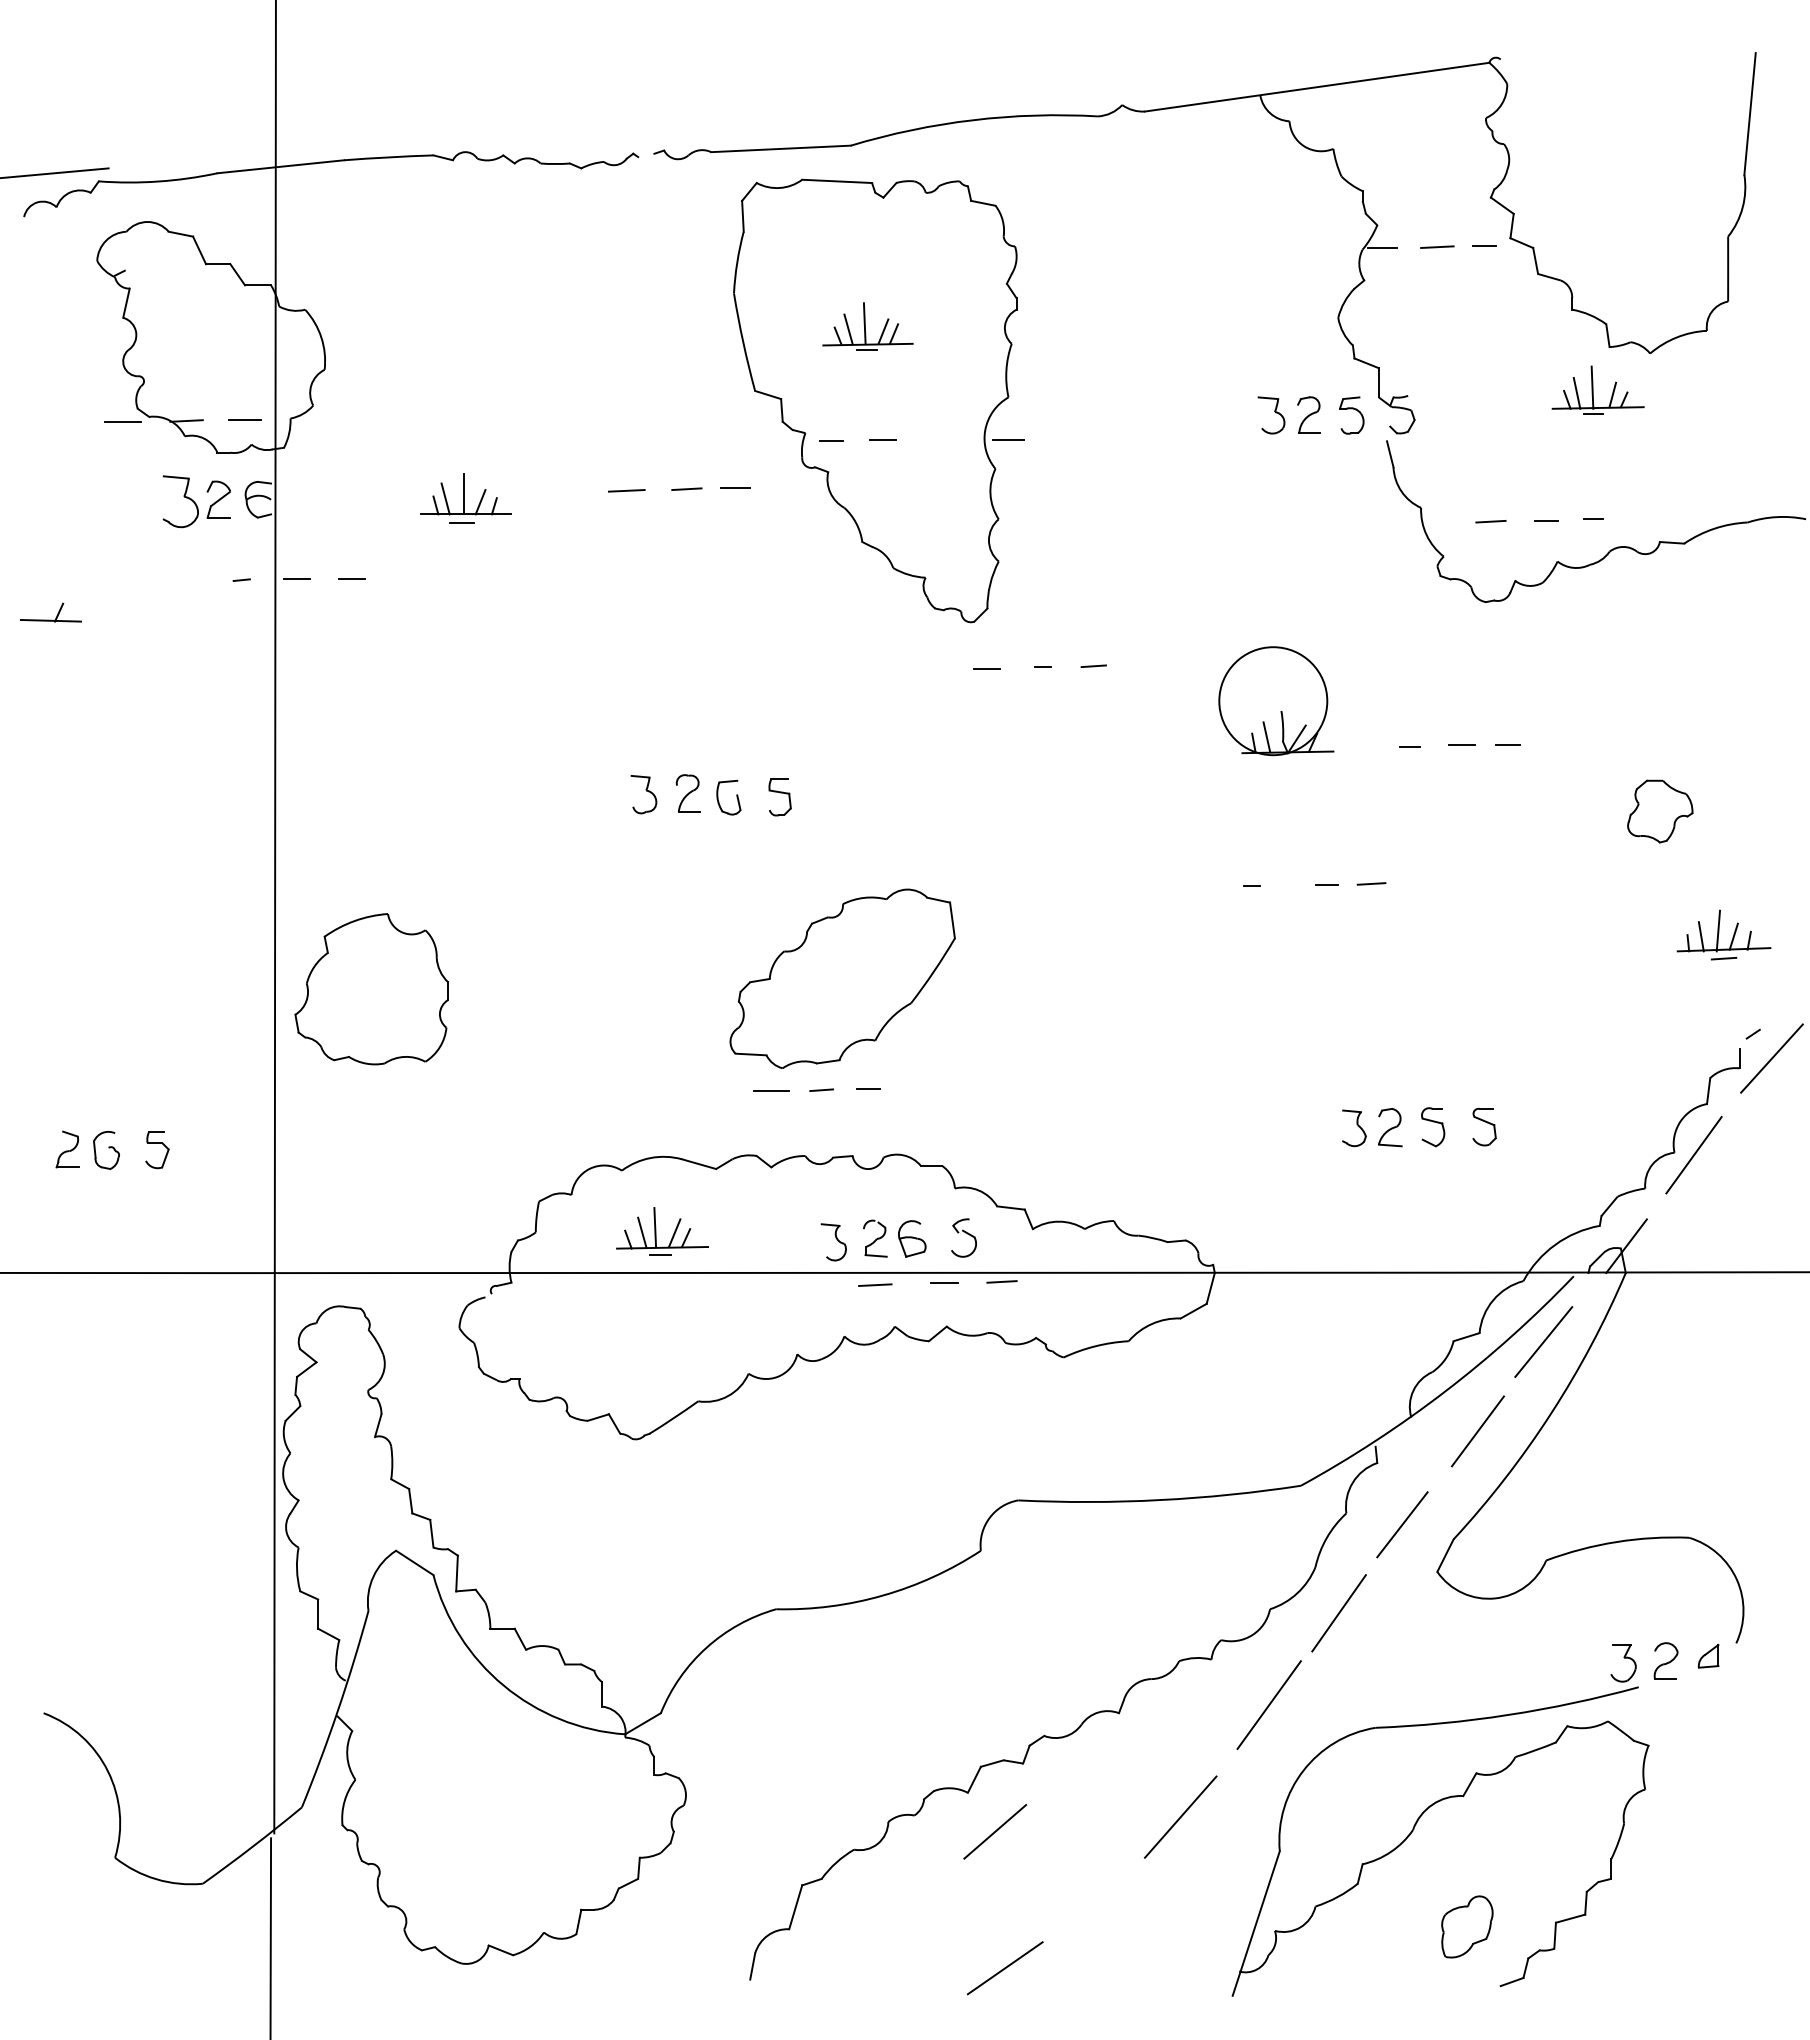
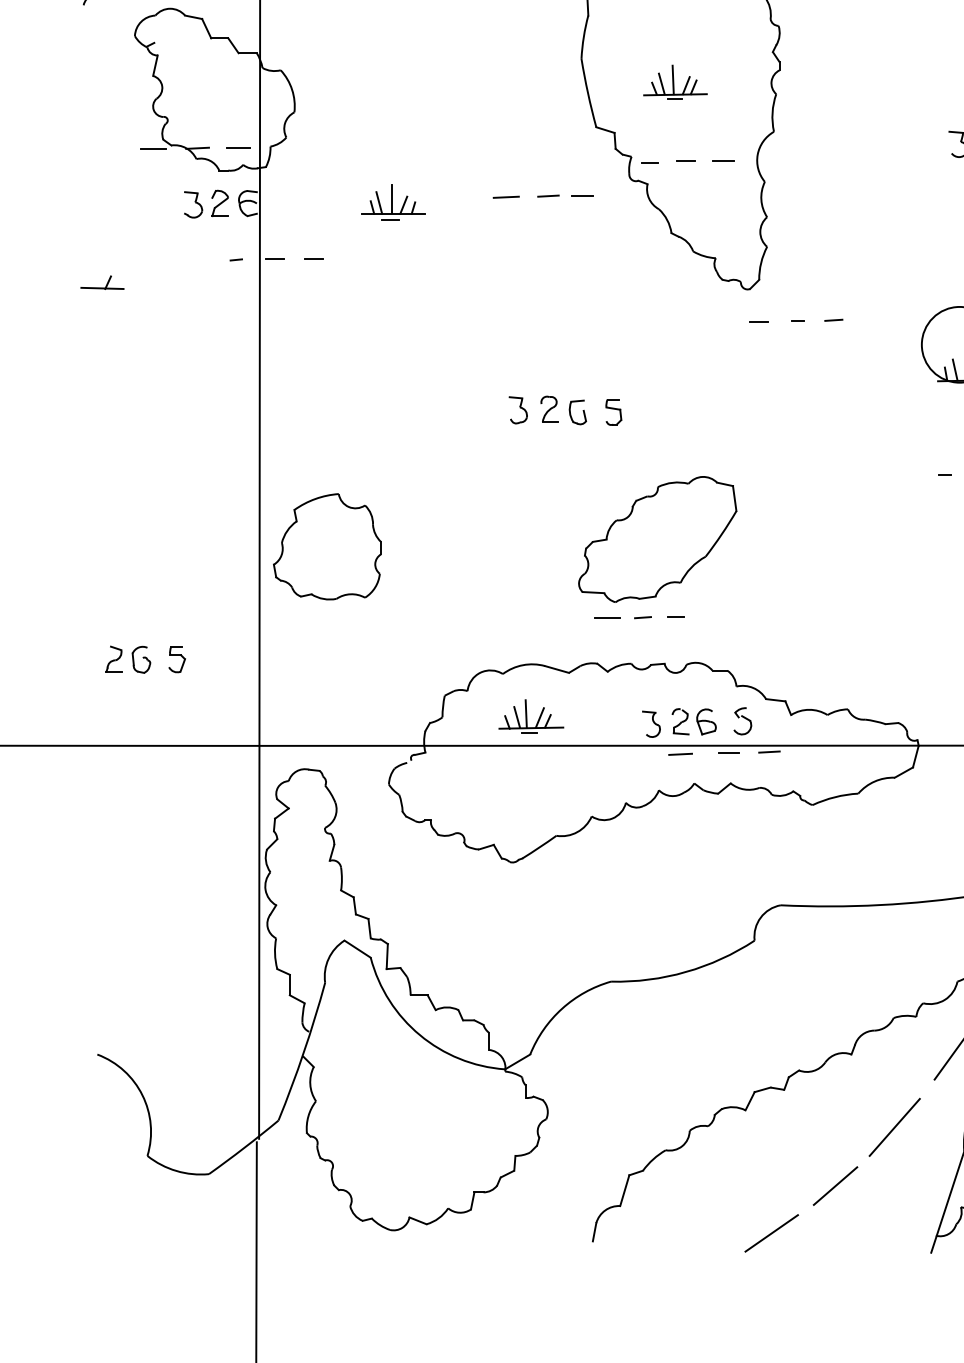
line: (1008, 439) -> (723, 161), moved
part: (180, 501) -> (193, 204), size x0.71
line: (995, 1831) -> (835, 1185), moved

